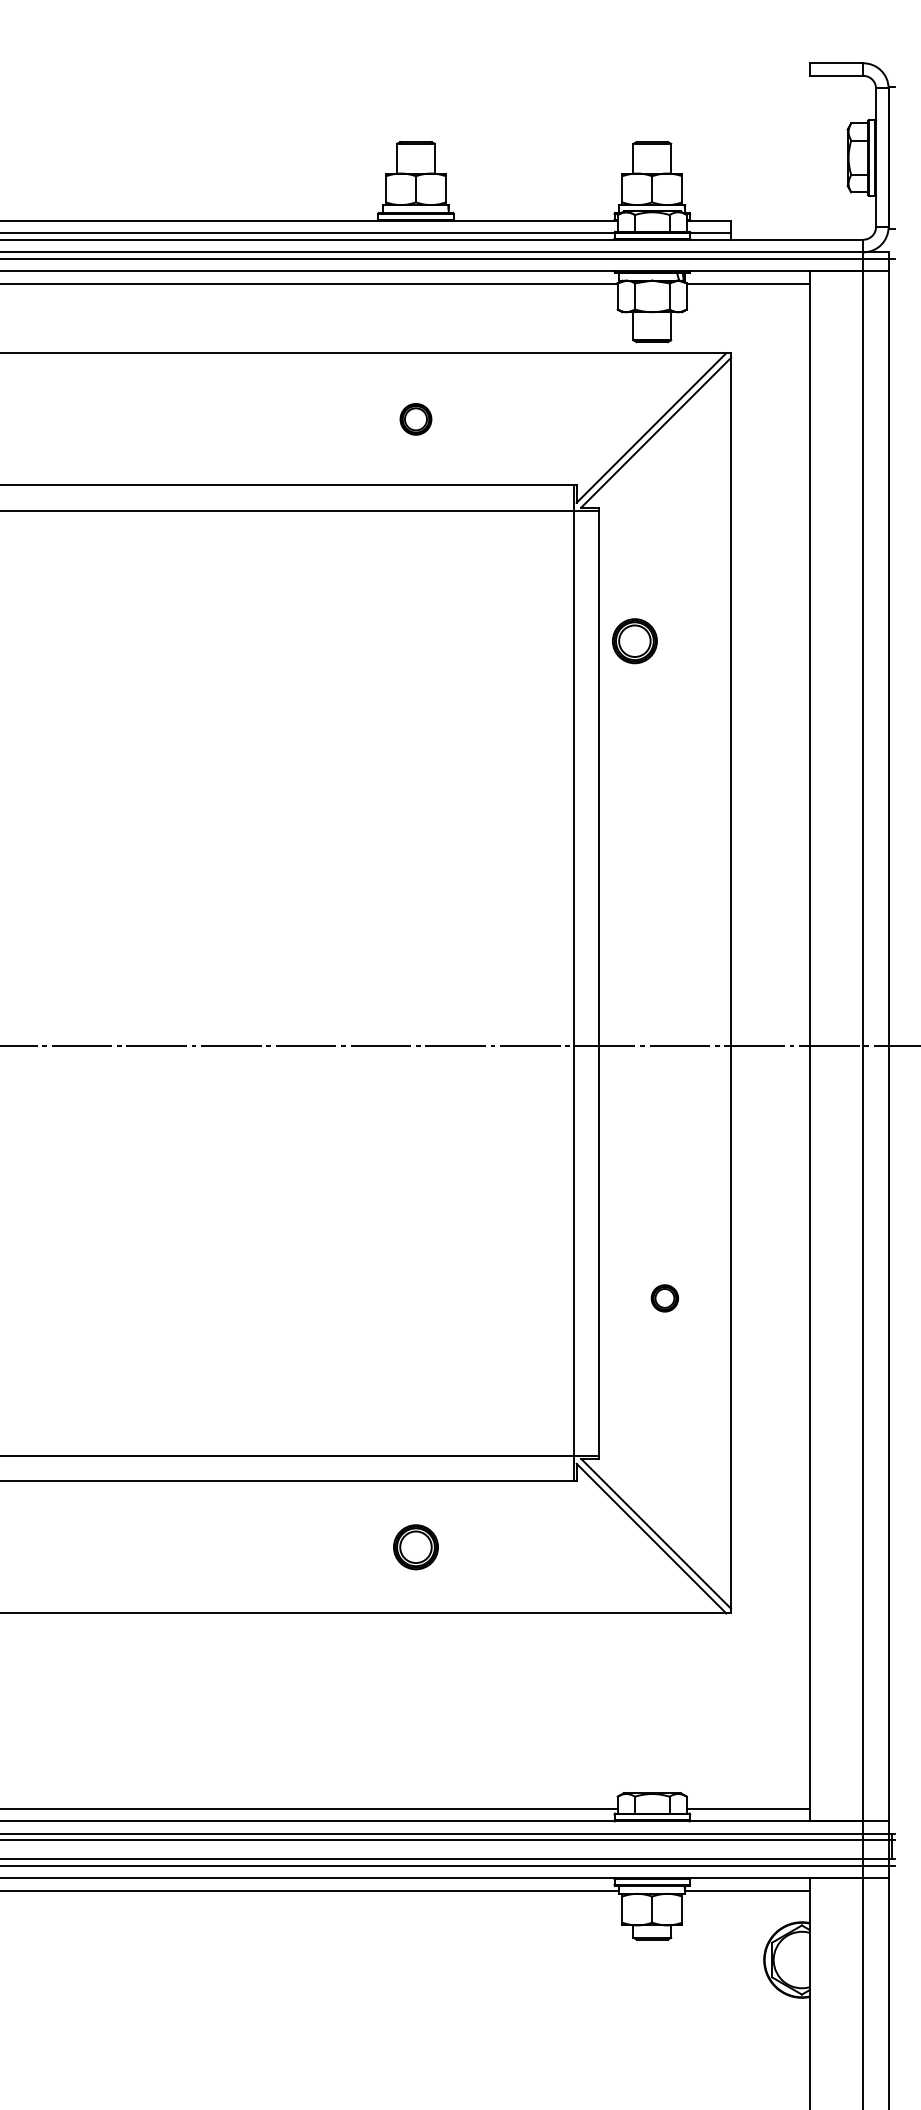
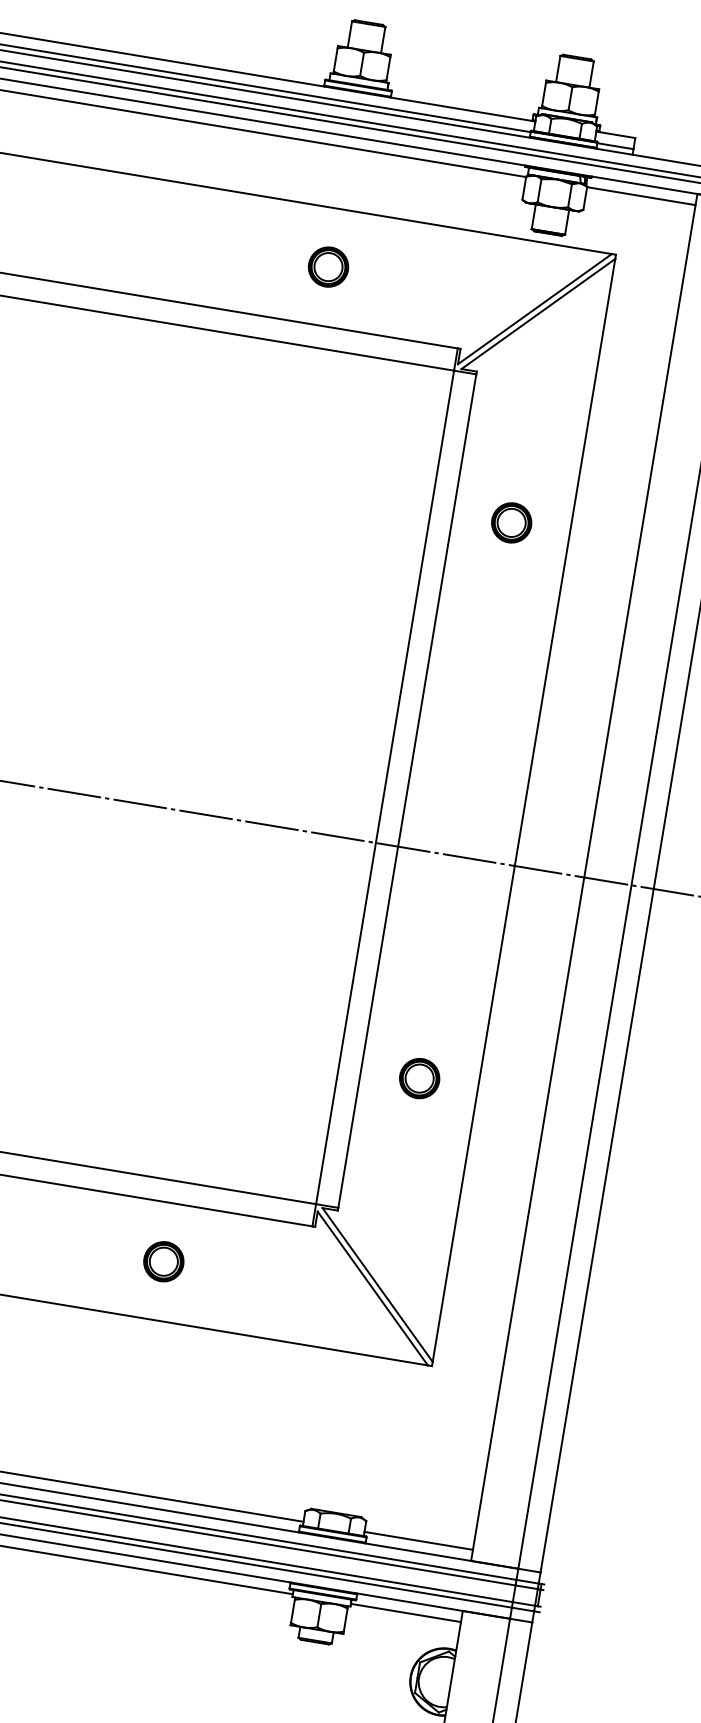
part: (415, 419) -> (328, 267), size x1.43
part: (634, 641) -> (511, 523), moved
part: (664, 1298) -> (419, 1078), size x1.67

